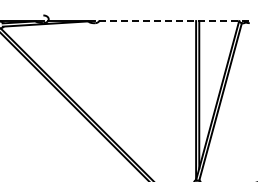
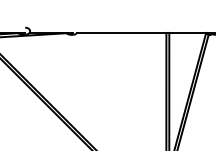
line: (173, 21) -> (145, 33), dashed -> solid

